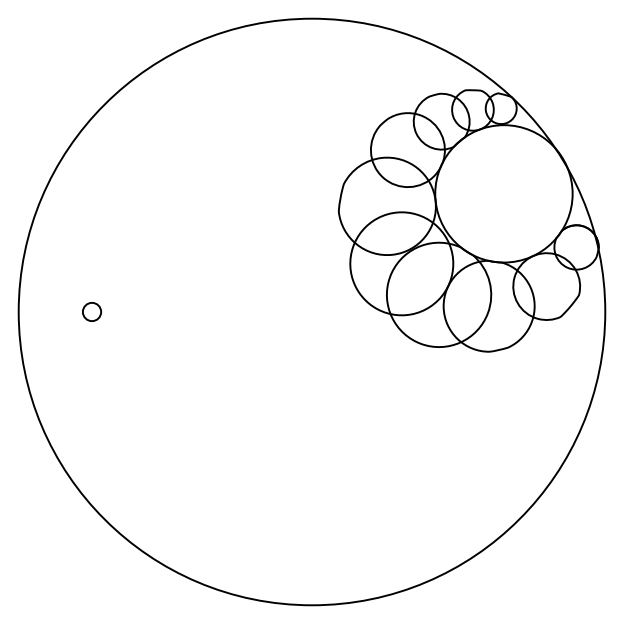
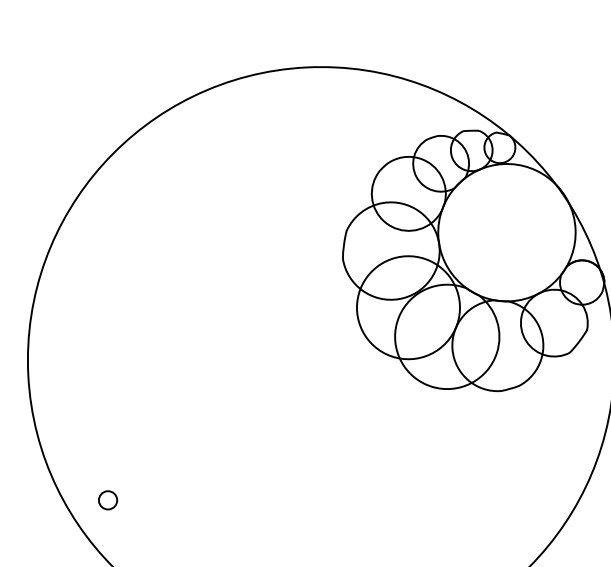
part: (91, 311) -> (107, 499), moved

